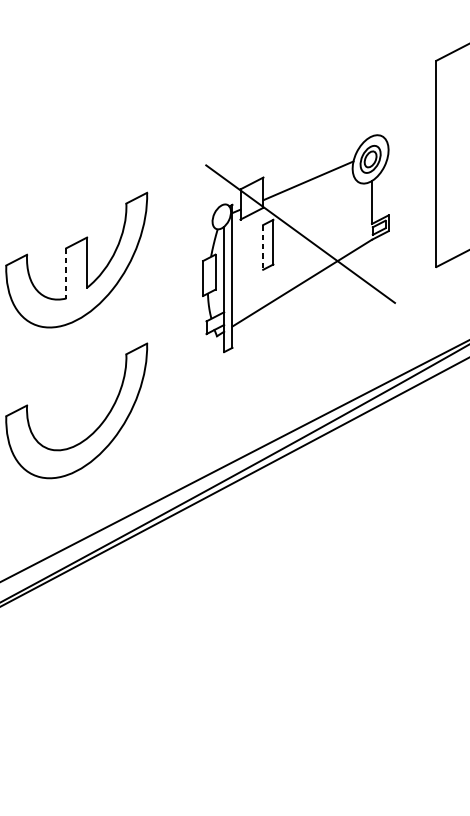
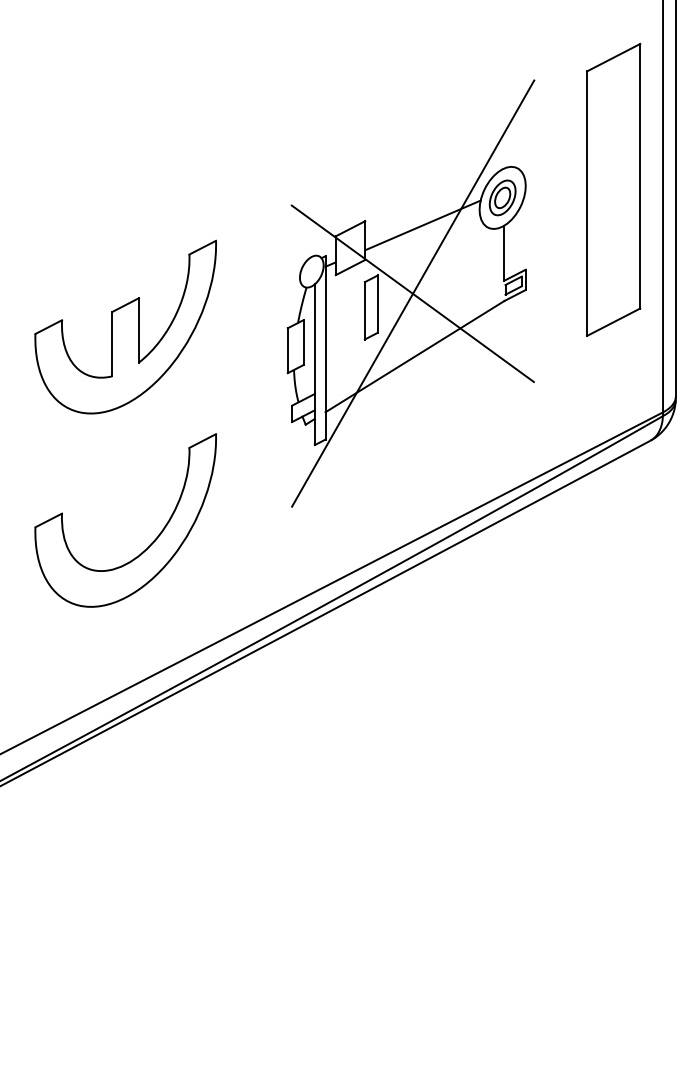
line: (301, 233) -> (413, 293), added
line: (262, 247) -> (364, 310), dashed -> solid
line: (66, 273) -> (112, 344), dashed -> solid

